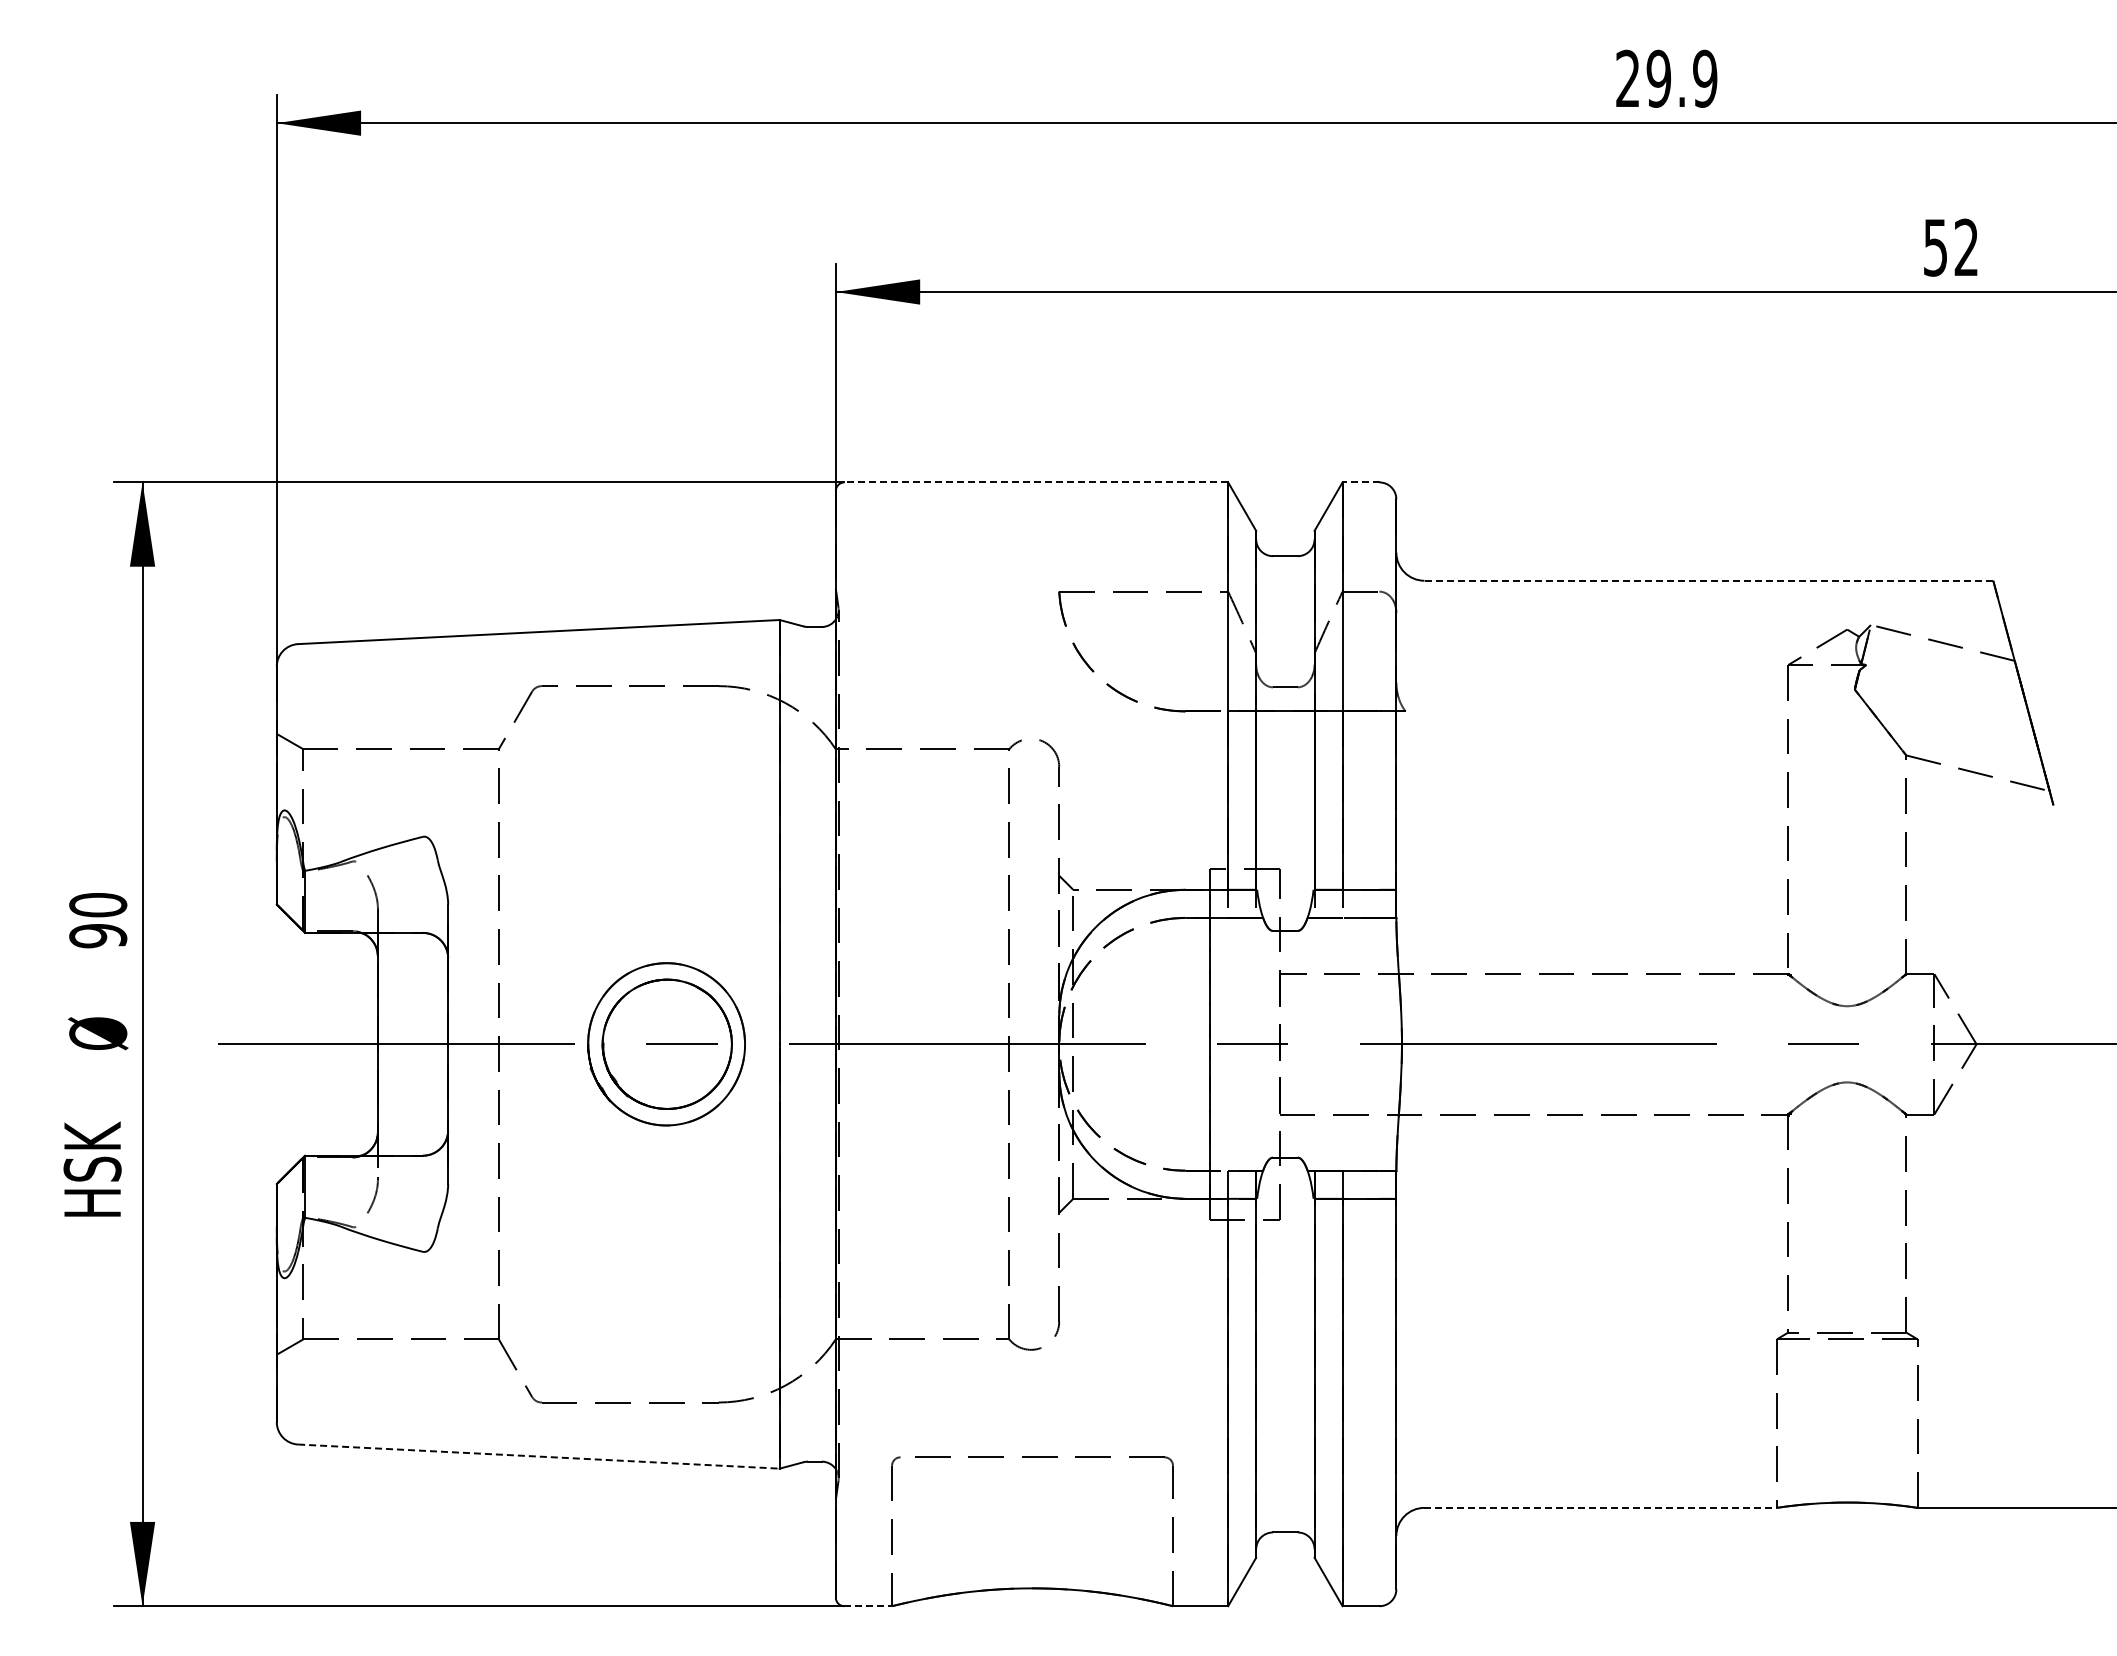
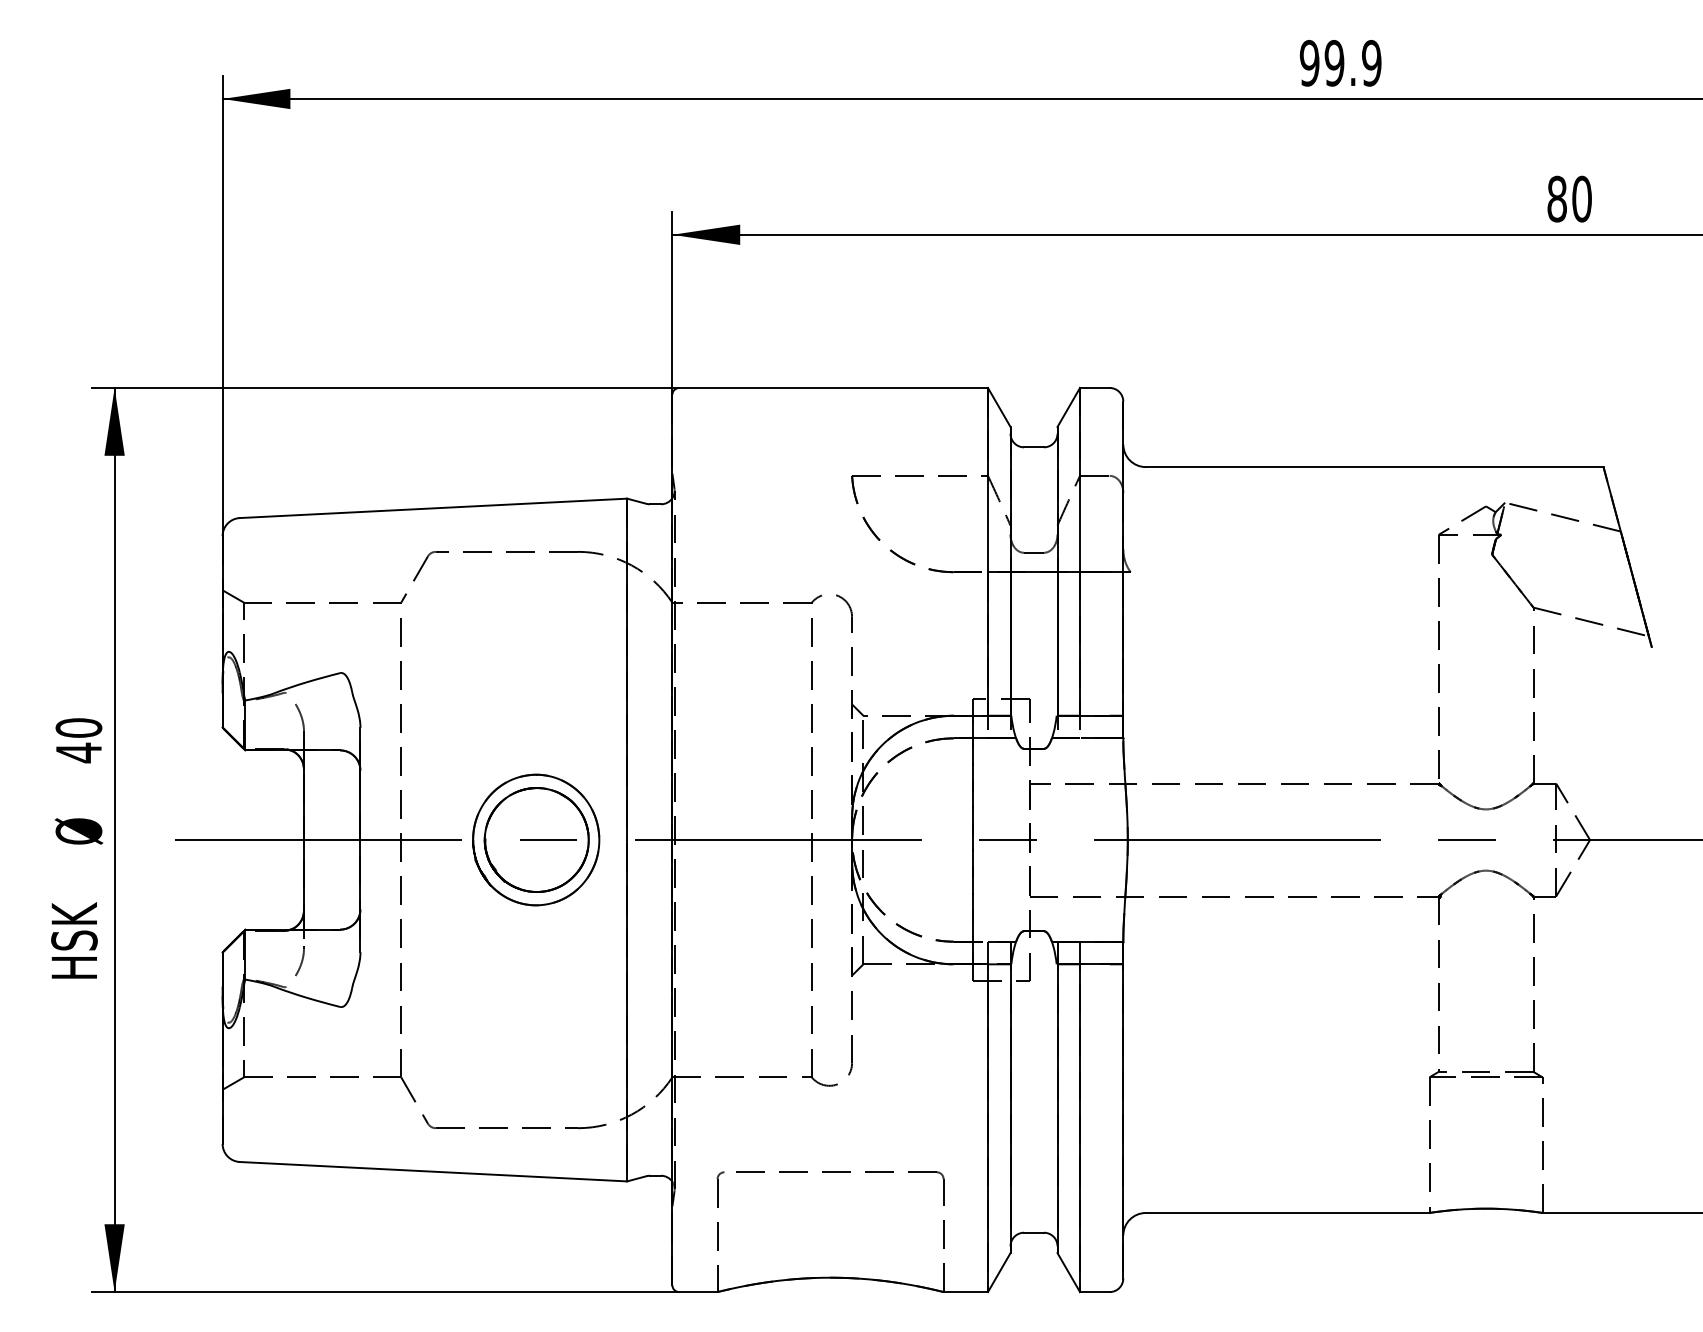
text: (1627, 78) -> (1309, 63), 29.9 -> 99.9
text: (1950, 247) -> (1569, 198), 52 -> 80
line: (1036, 482) -> (833, 388), dashed -> solid
line: (1360, 482) -> (1094, 388), dashed -> solid
line: (1708, 580) -> (1374, 466), dashed -> solid
text: (98, 936) -> (79, 753), 90 -> 40
line: (539, 1456) -> (433, 1171), dashed -> solid
line: (1601, 1507) -> (1288, 1212), dashed -> solid
line: (868, 1606) -> (698, 1292), dashed -> solid

